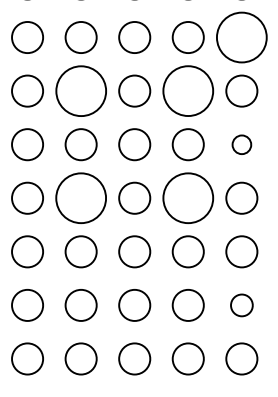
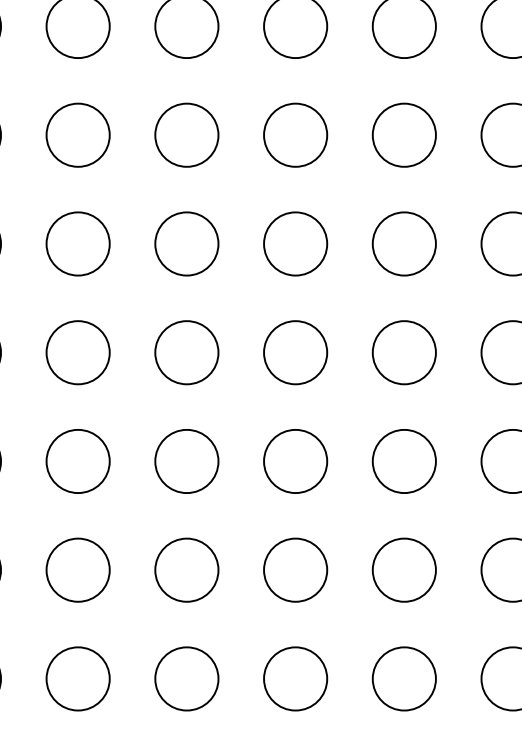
circle: (241, 37) -> (403, 135), size x0.62
circle: (80, 90) -> (76, 242), size x0.62
circle: (187, 90) -> (294, 242), size x0.62
circle: (241, 144) -> (403, 352), size x1.67
circle: (80, 197) -> (76, 459), size x0.62
circle: (187, 197) -> (294, 459), size x0.62
circle: (241, 305) -> (403, 679), size x1.43

